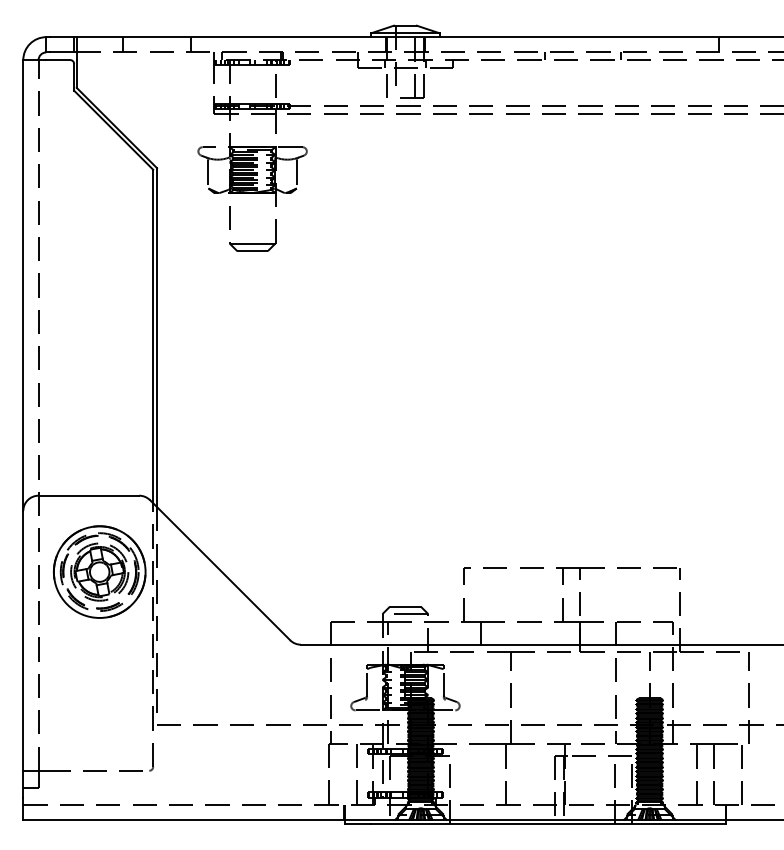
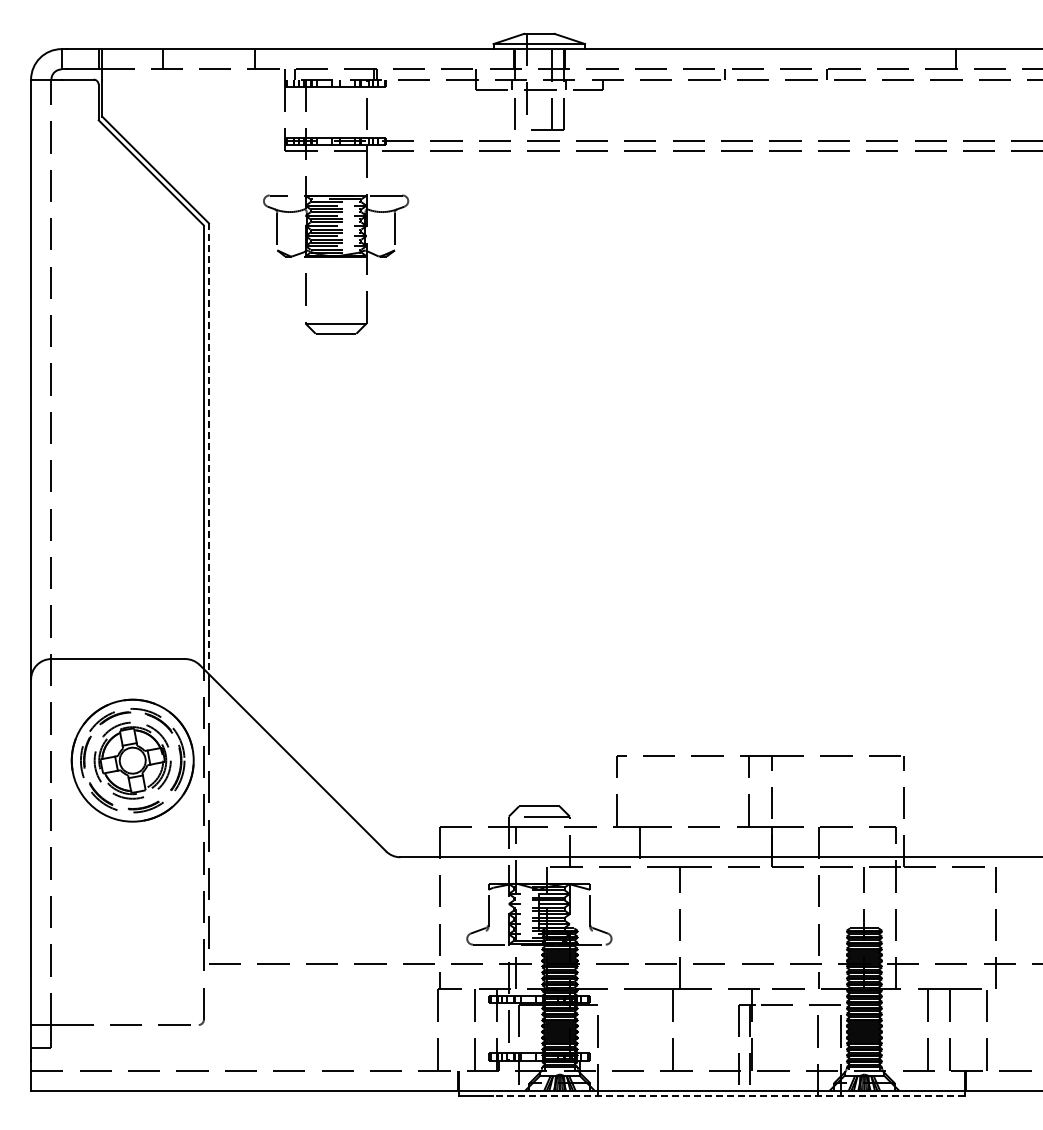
line: (156, 338) -> (208, 449), solid -> dashed
line: (547, 824) -> (728, 1096), solid -> dashed

